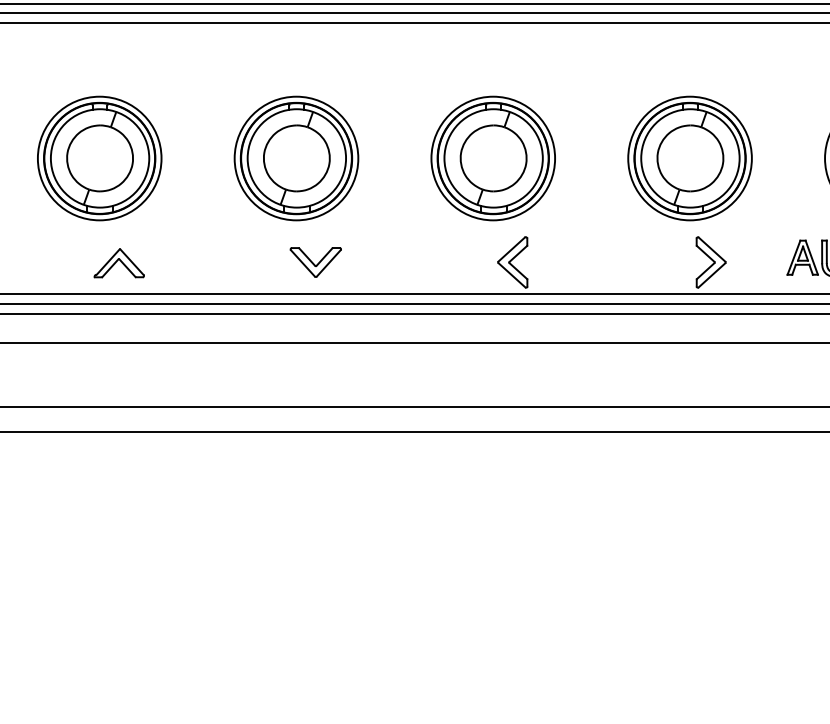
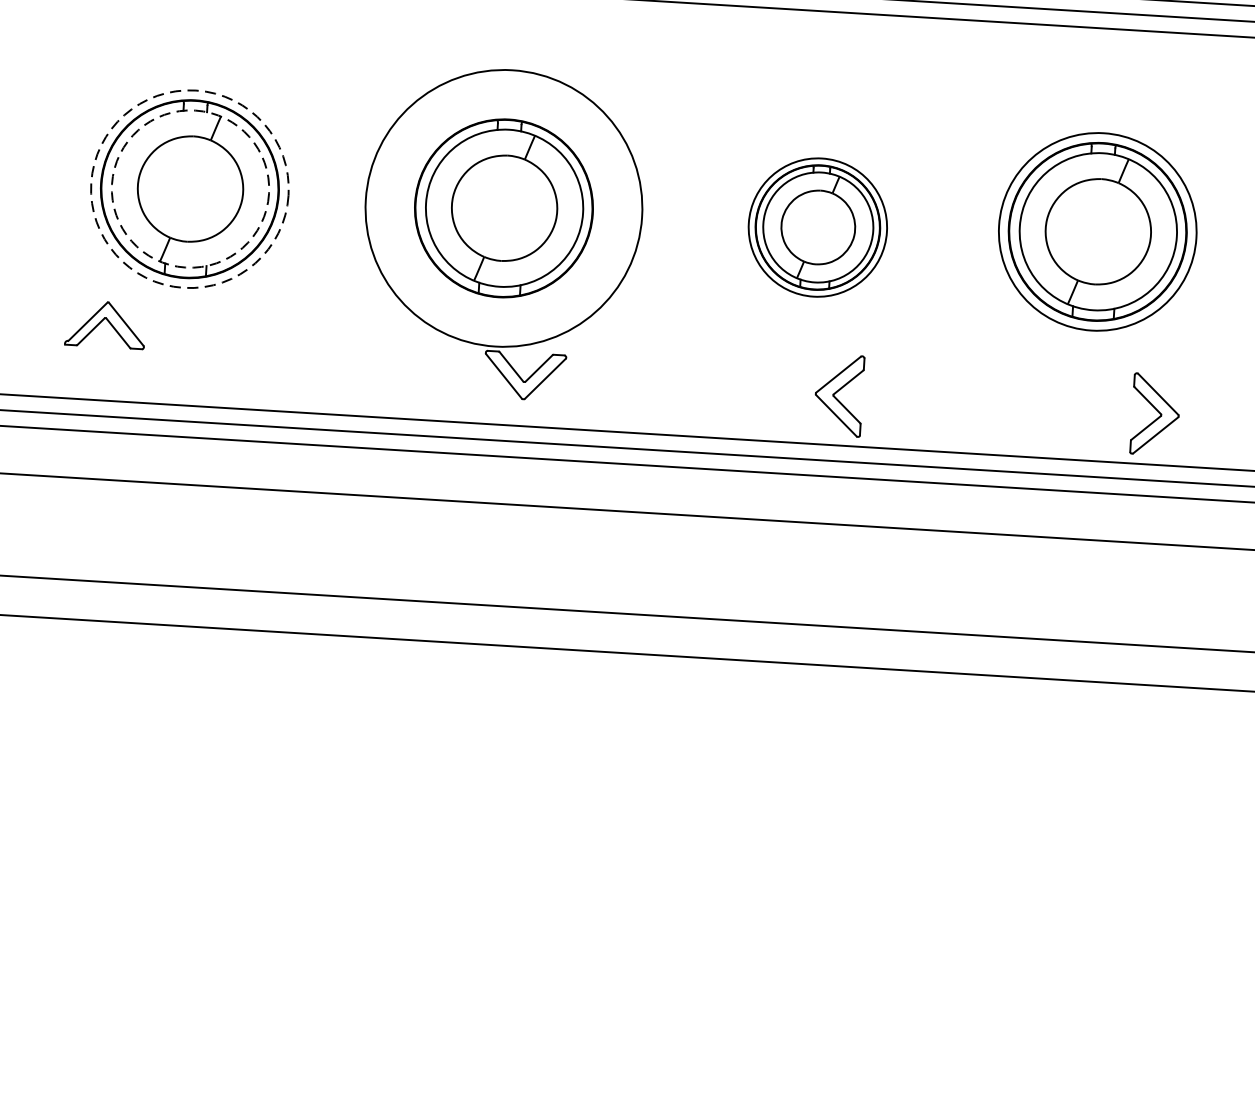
circle: (99, 158) -> (189, 189), solid -> dashed
circle: (99, 158) -> (189, 189), solid -> dashed
circle: (296, 158) -> (503, 208), size x1.4
part: (492, 158) -> (816, 227), size x0.7
part: (689, 158) -> (1096, 231), moved
part: (118, 263) -> (104, 324), moved

